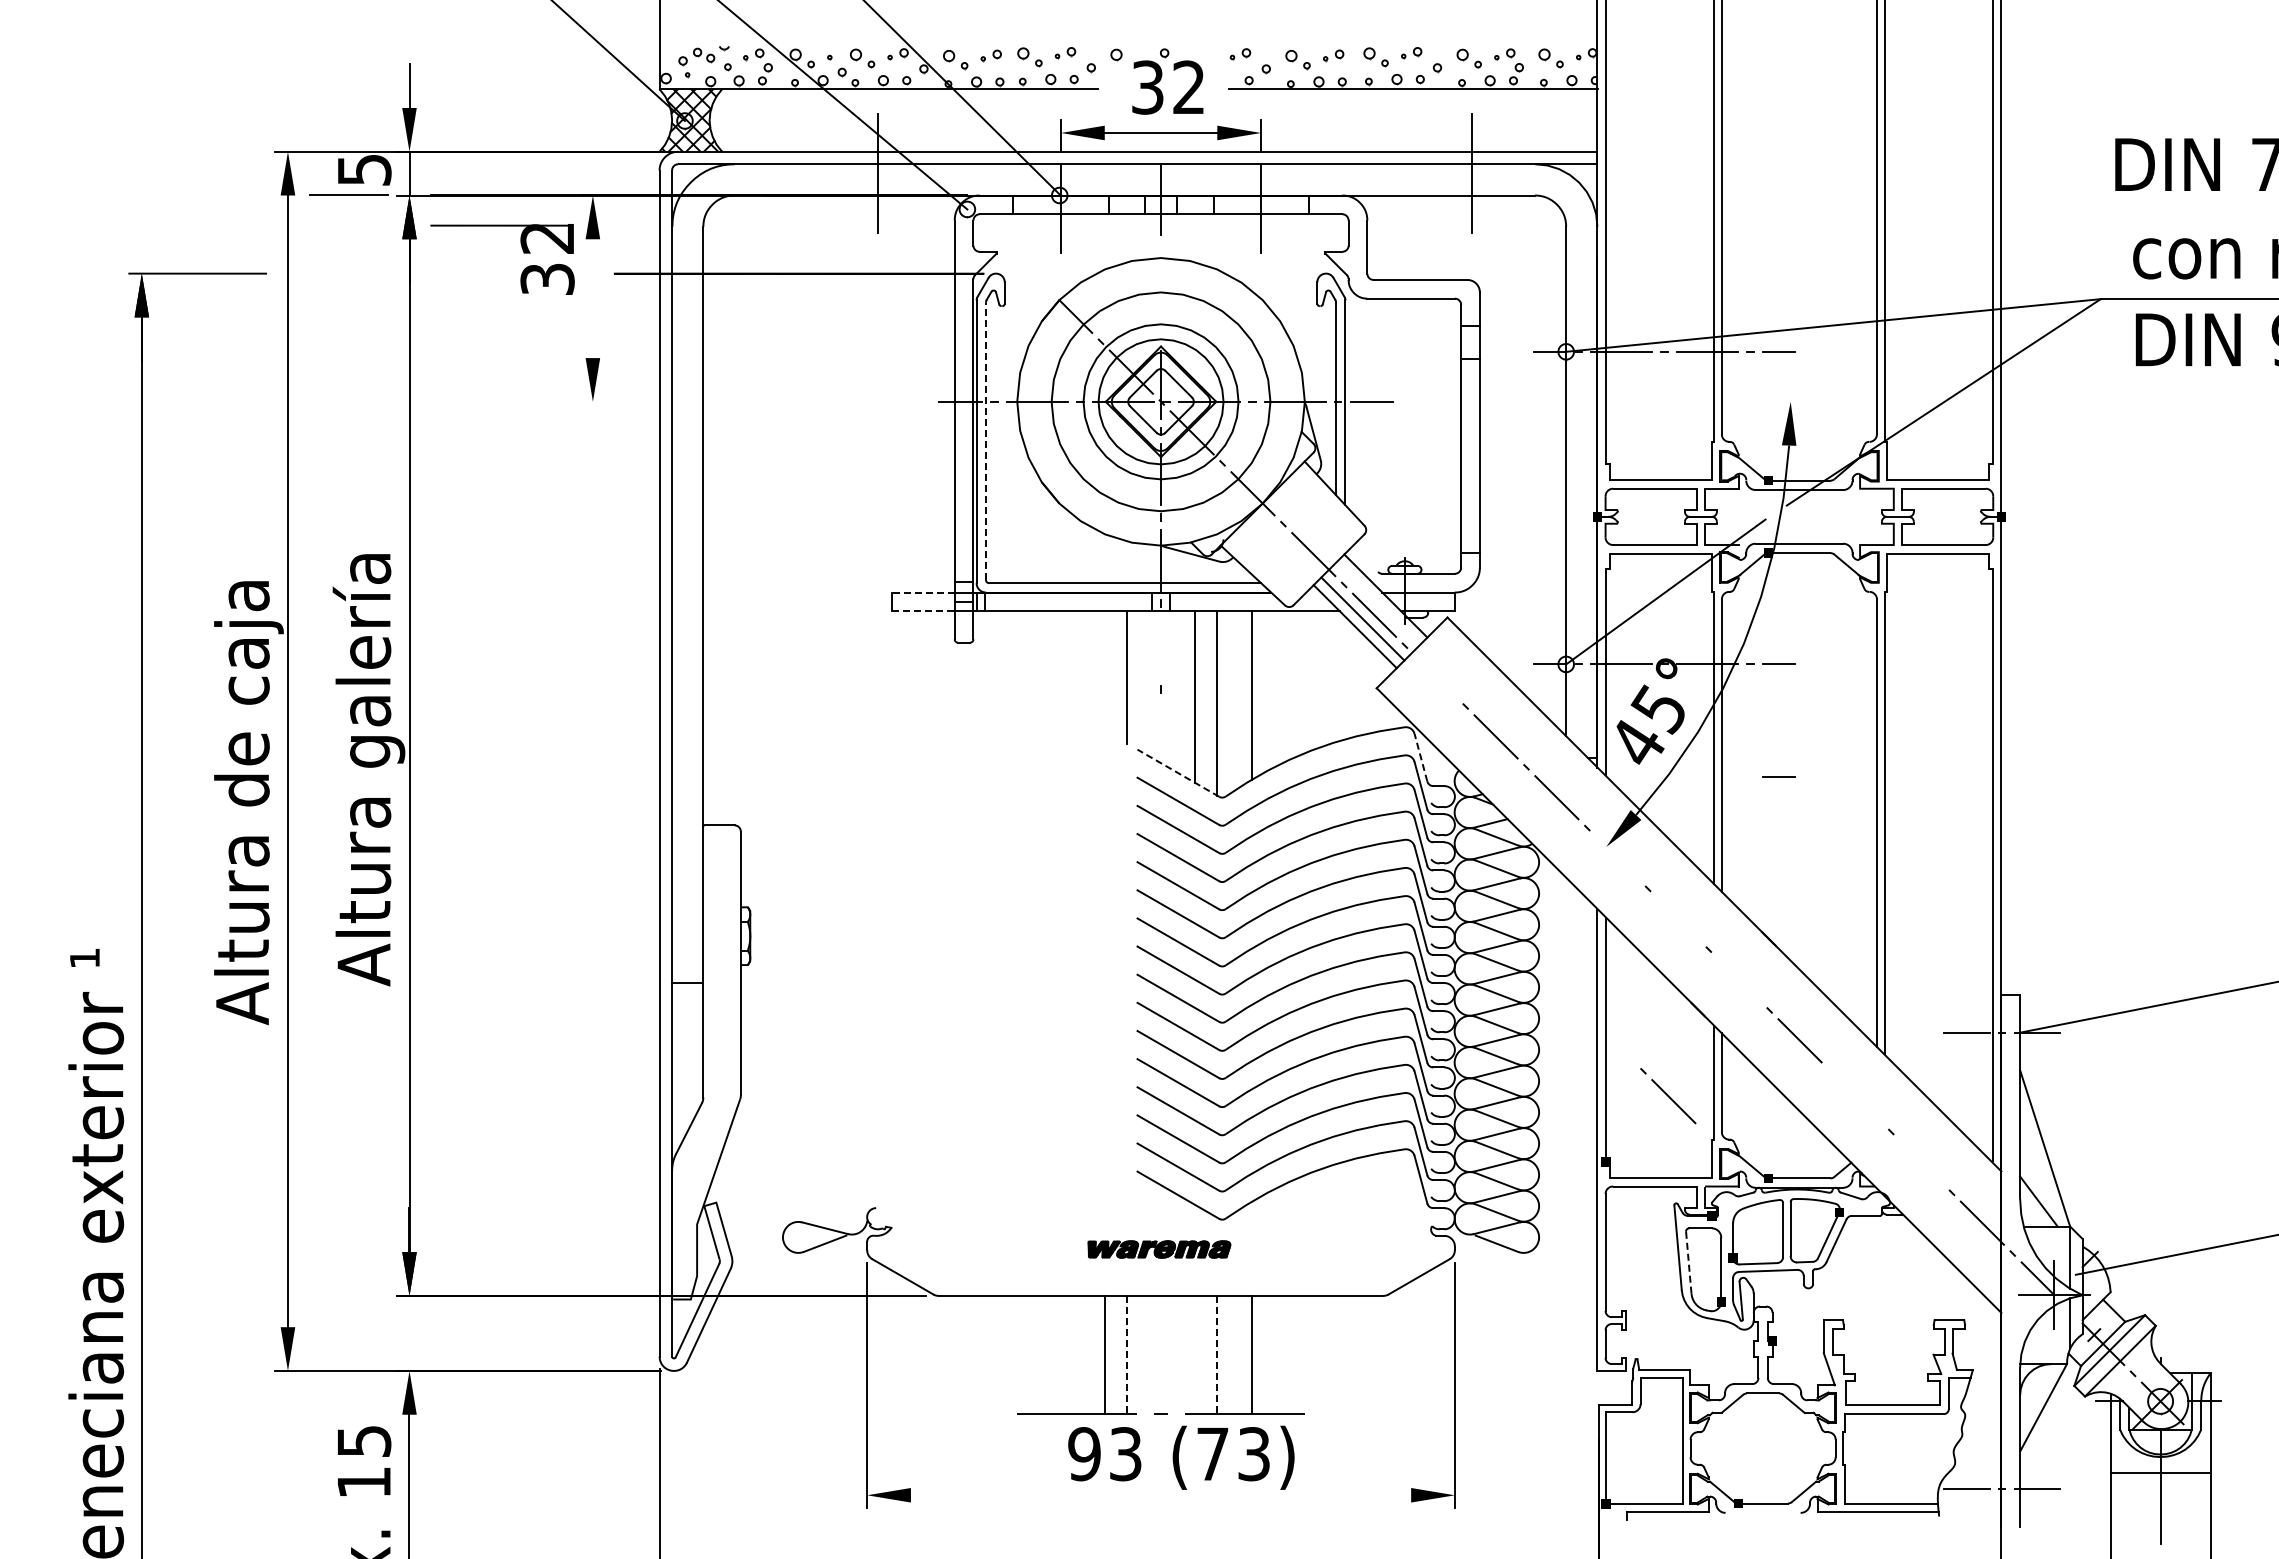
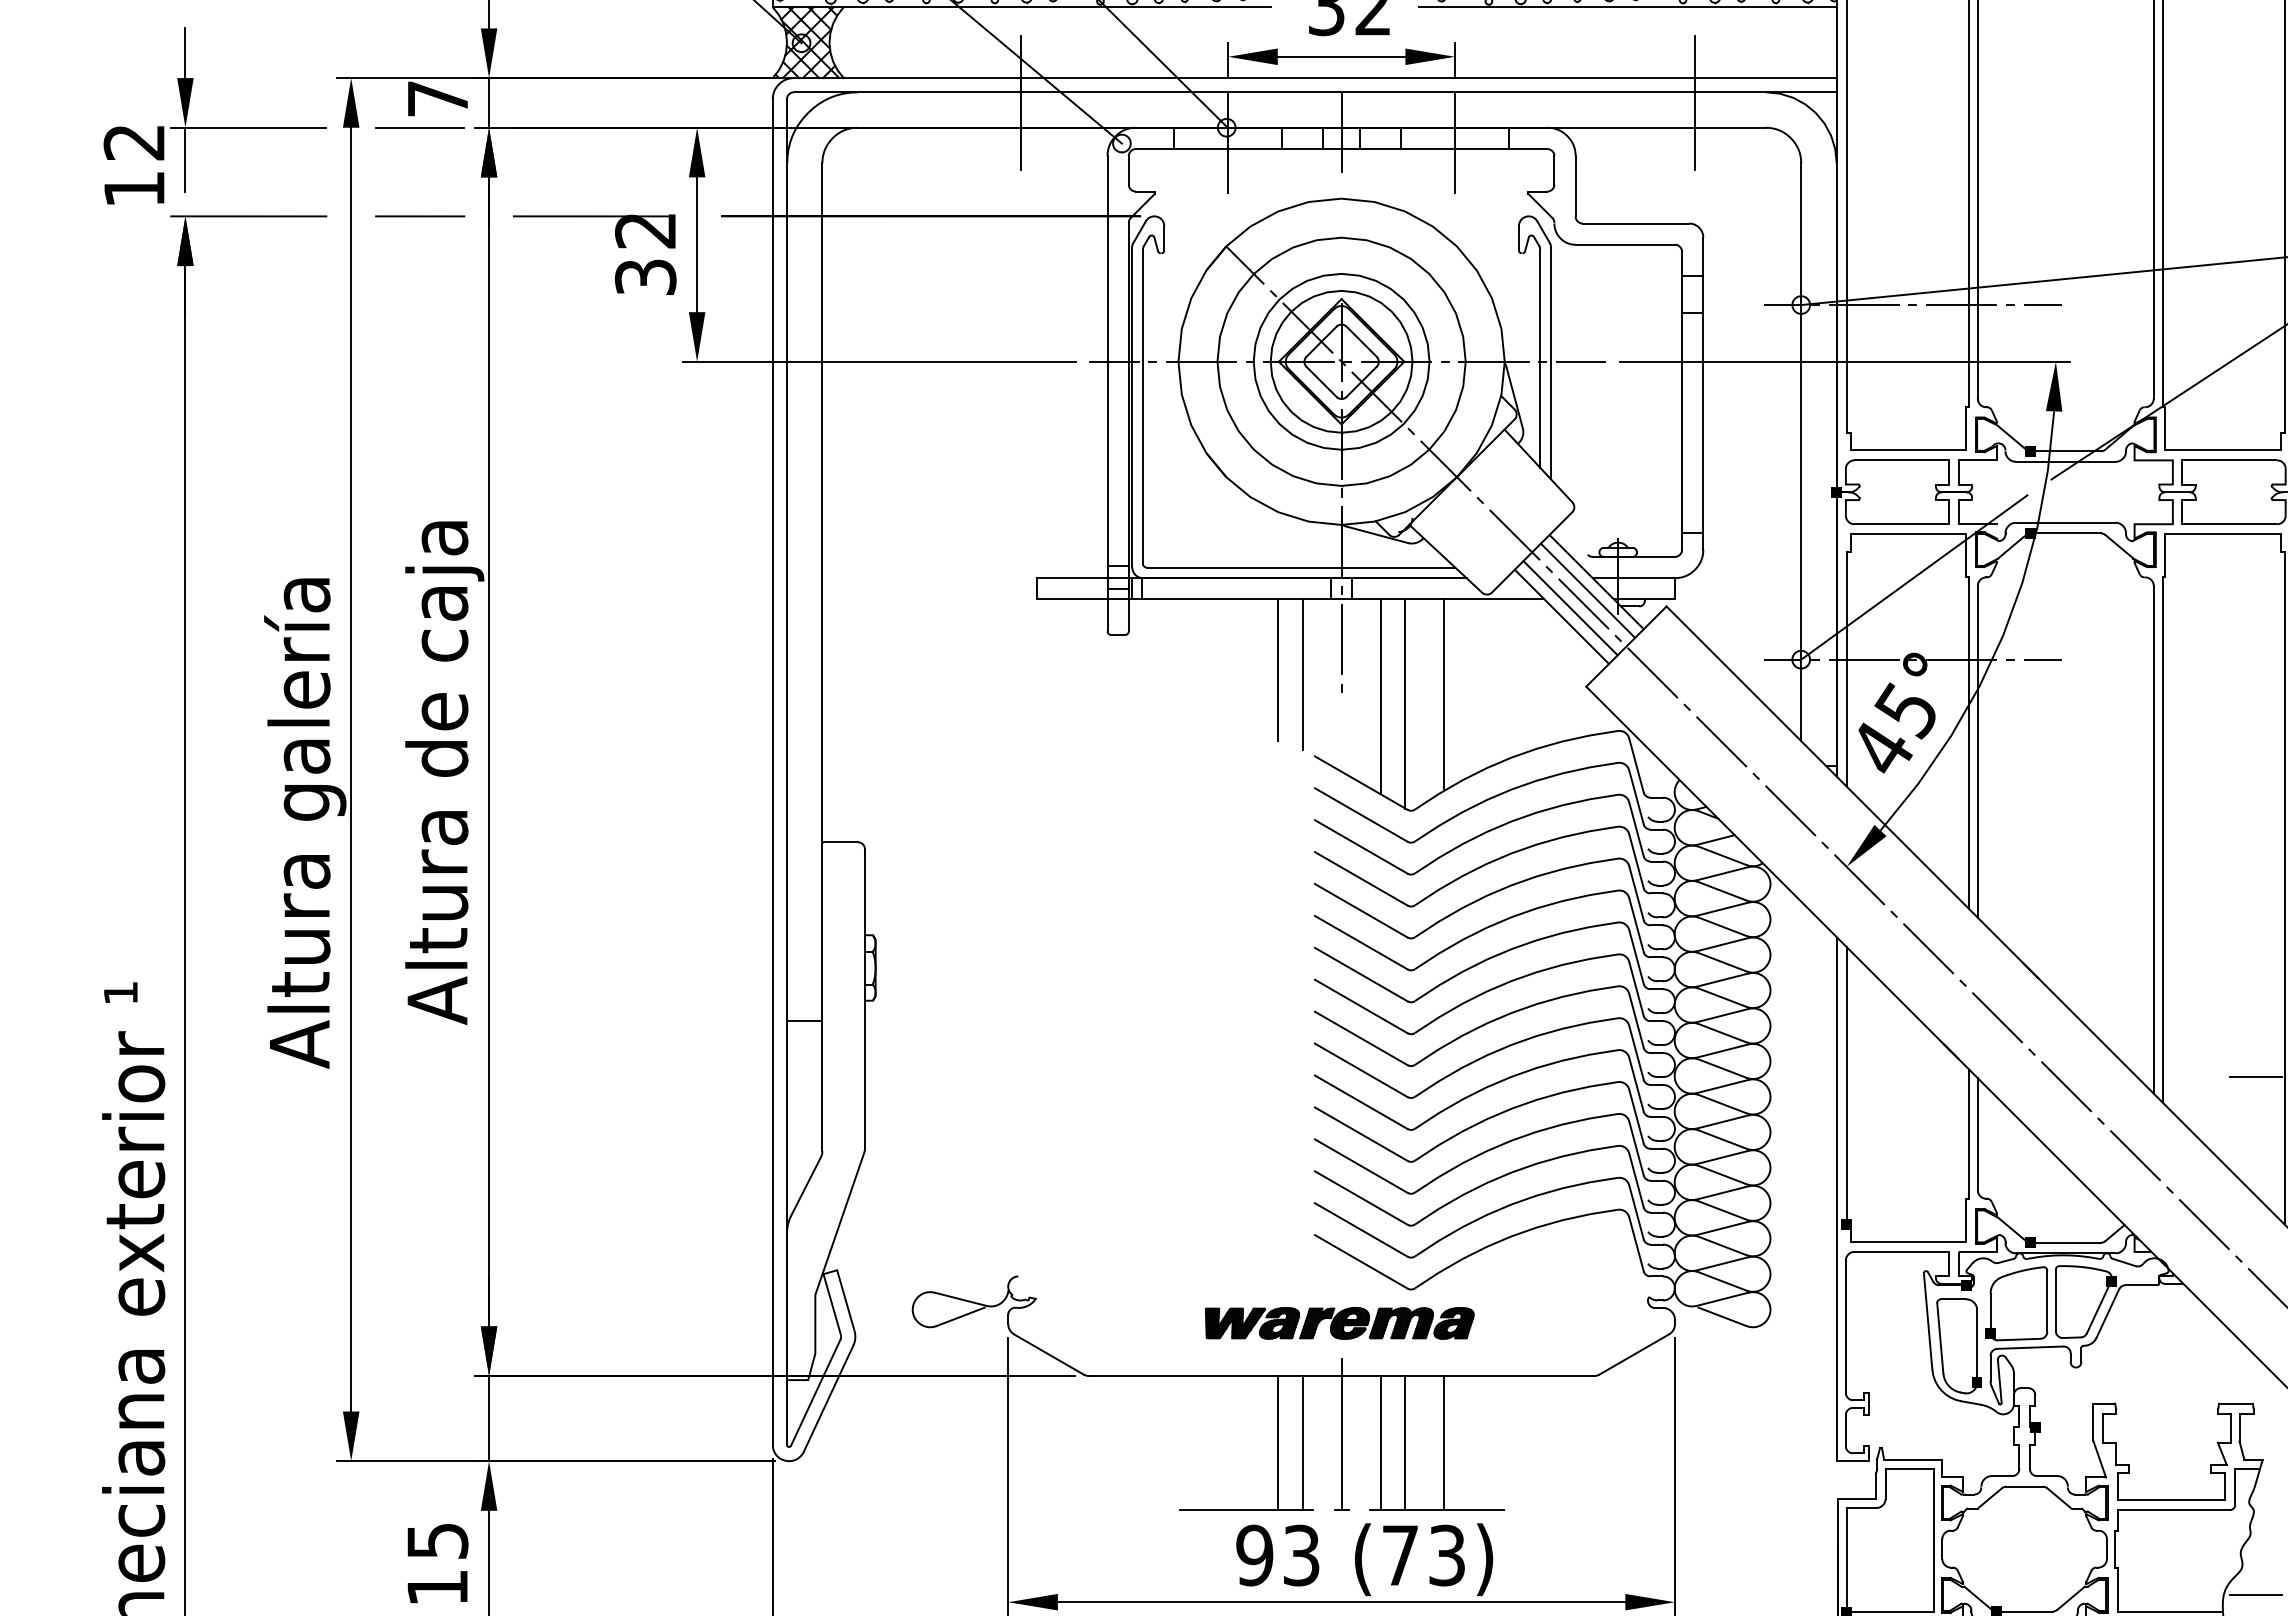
text: (364, 169) -> (438, 98), 5 -> 7
part: (167, 194) -> (214, 126), added
part: (523, 253) -> (618, 247), moved
line: (348, 273) -> (419, 216), added
line: (592, 298) -> (696, 244), added
line: (753, 401) -> (879, 361), added
line: (1604, 401) -> (1844, 361), added
line: (985, 441) -> (1142, 406), dashed -> solid
line: (922, 592) -> (1071, 578), dashed -> solid
line: (1377, 603) -> (1587, 590), added
line: (923, 611) -> (1072, 599), dashed -> solid
line: (1161, 645) -> (1342, 638), added
text: (368, 654) -> (442, 648), Altura galería -> Altura de caja
line: (1104, 673) -> (1277, 669), added
line: (1434, 675) -> (1651, 672), added
text: (247, 693) -> (305, 692), Altura de caja -> Altura galería
line: (1420, 757) -> (1635, 765), dashed -> solid
line: (1177, 772) -> (1360, 782), dashed -> solid
line: (1778, 776) -> (2042, 786), removed
line: (1617, 858) -> (1859, 879), added
line: (1678, 918) -> (1928, 947), added
line: (1738, 979) -> (1996, 1017), added
line: (1668, 1096) -> (2129, 1149), moved
line: (1921, 1161) -> (2204, 1223), added
part: (1159, 1249) -> (1339, 1323), size x1.67
line: (1688, 1262) -> (1939, 1338), dashed -> solid
line: (409, 1332) -> (489, 1417), added
line: (1161, 1347) -> (1342, 1434), added
line: (1126, 1354) -> (1302, 1442), dashed -> solid
line: (1195, 1354) -> (1380, 1442), added
line: (1217, 1354) -> (1405, 1442), dashed -> solid
line: (1160, 1495) -> (1340, 1602), added

